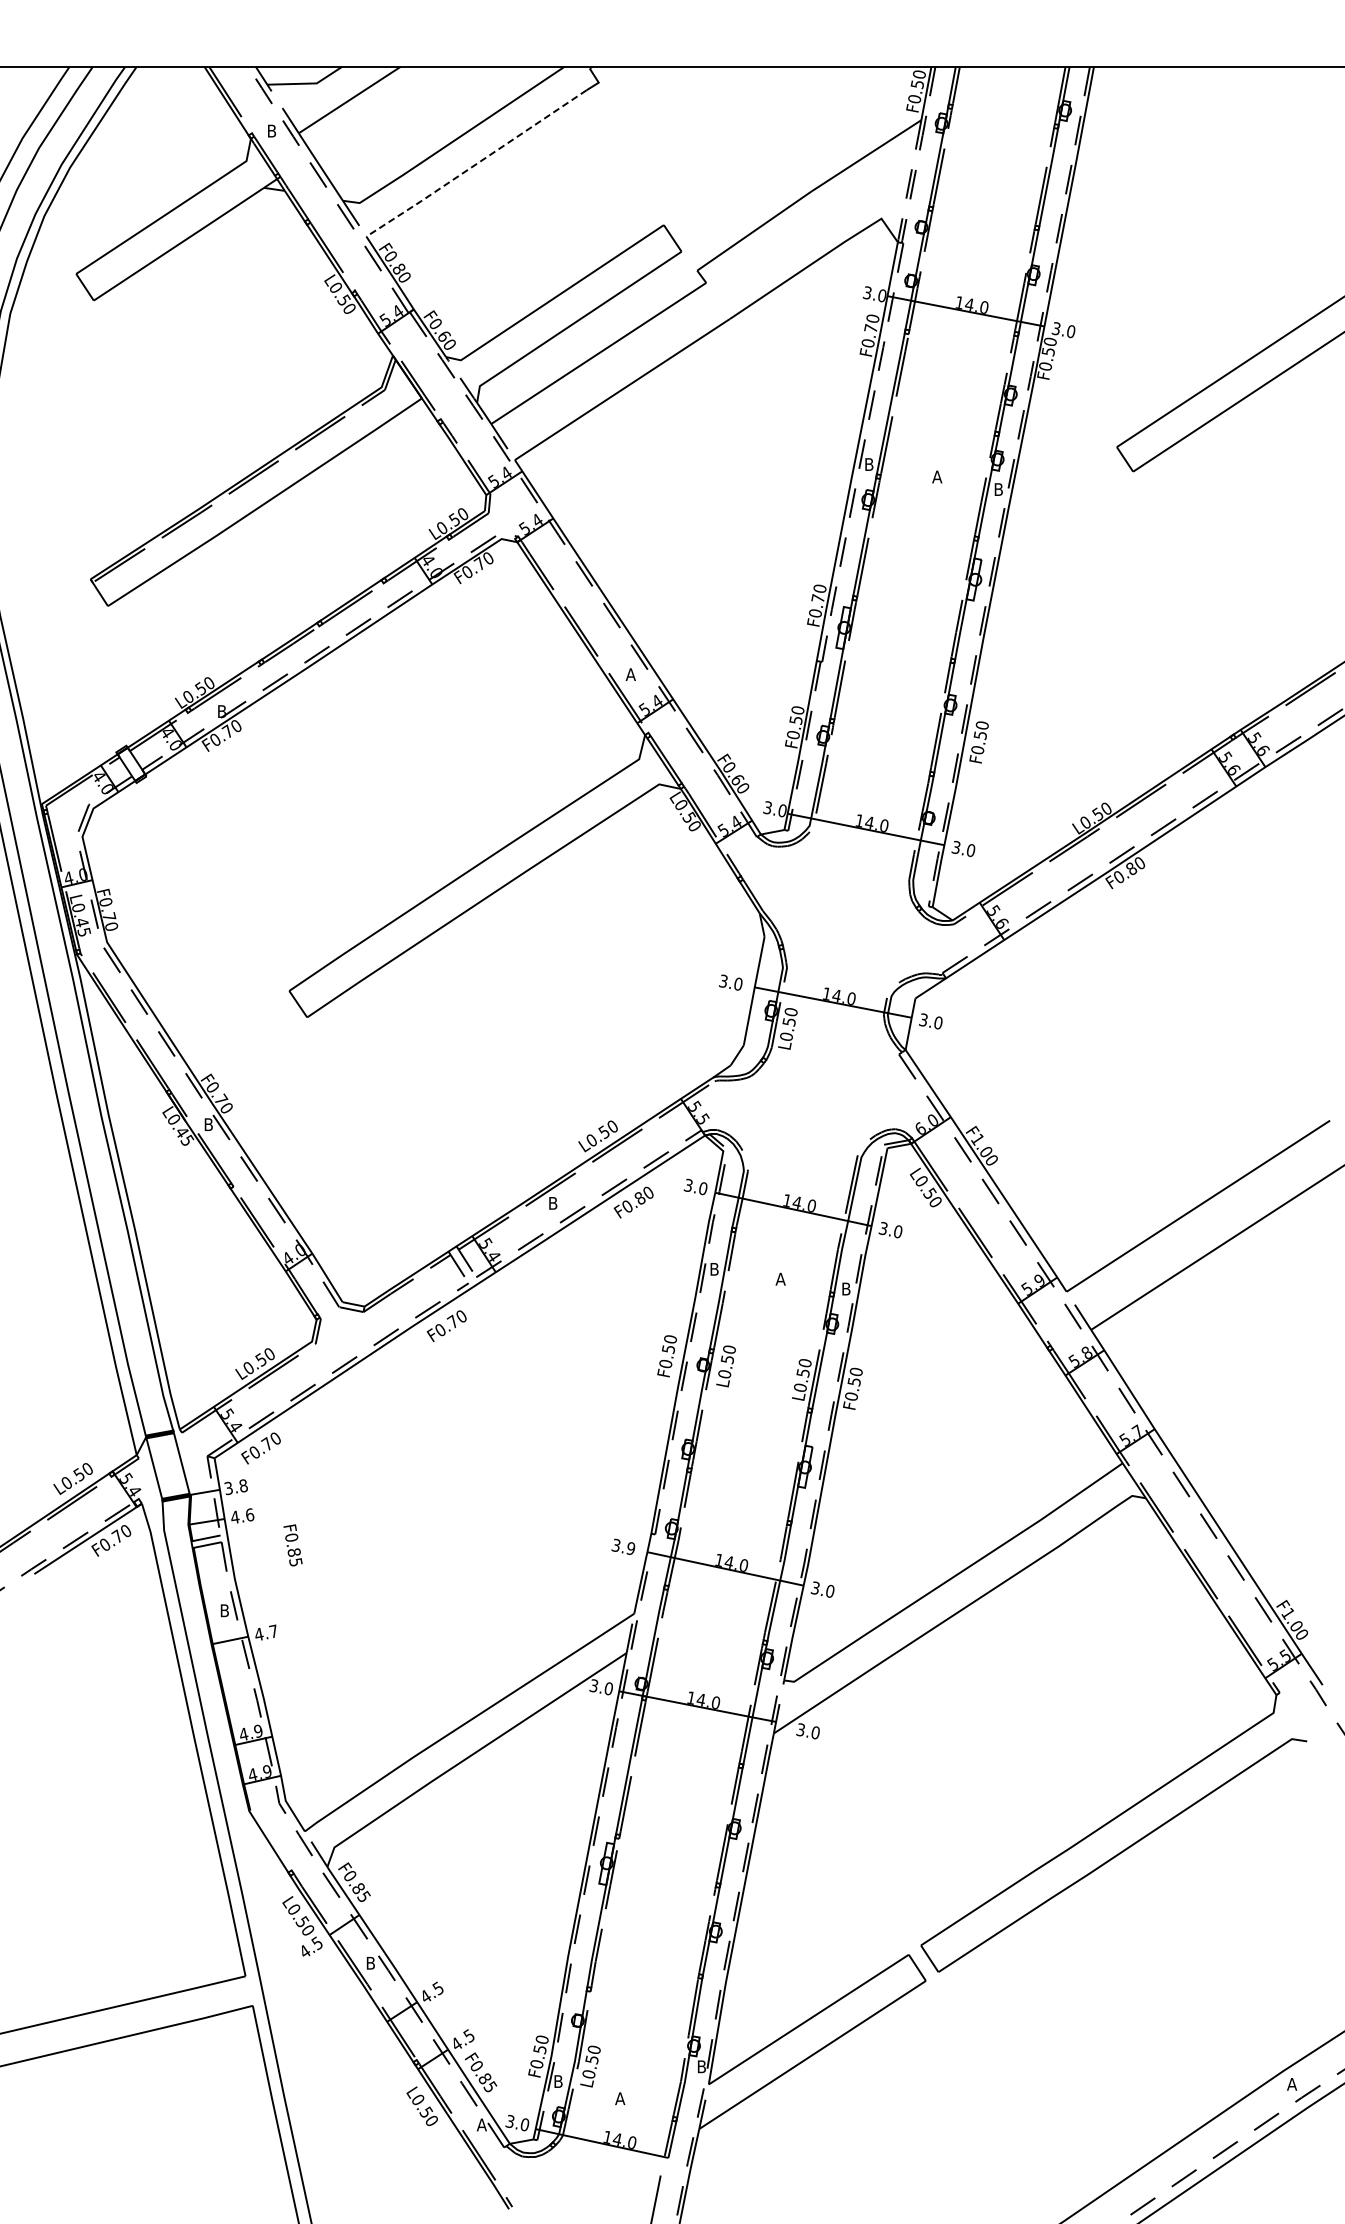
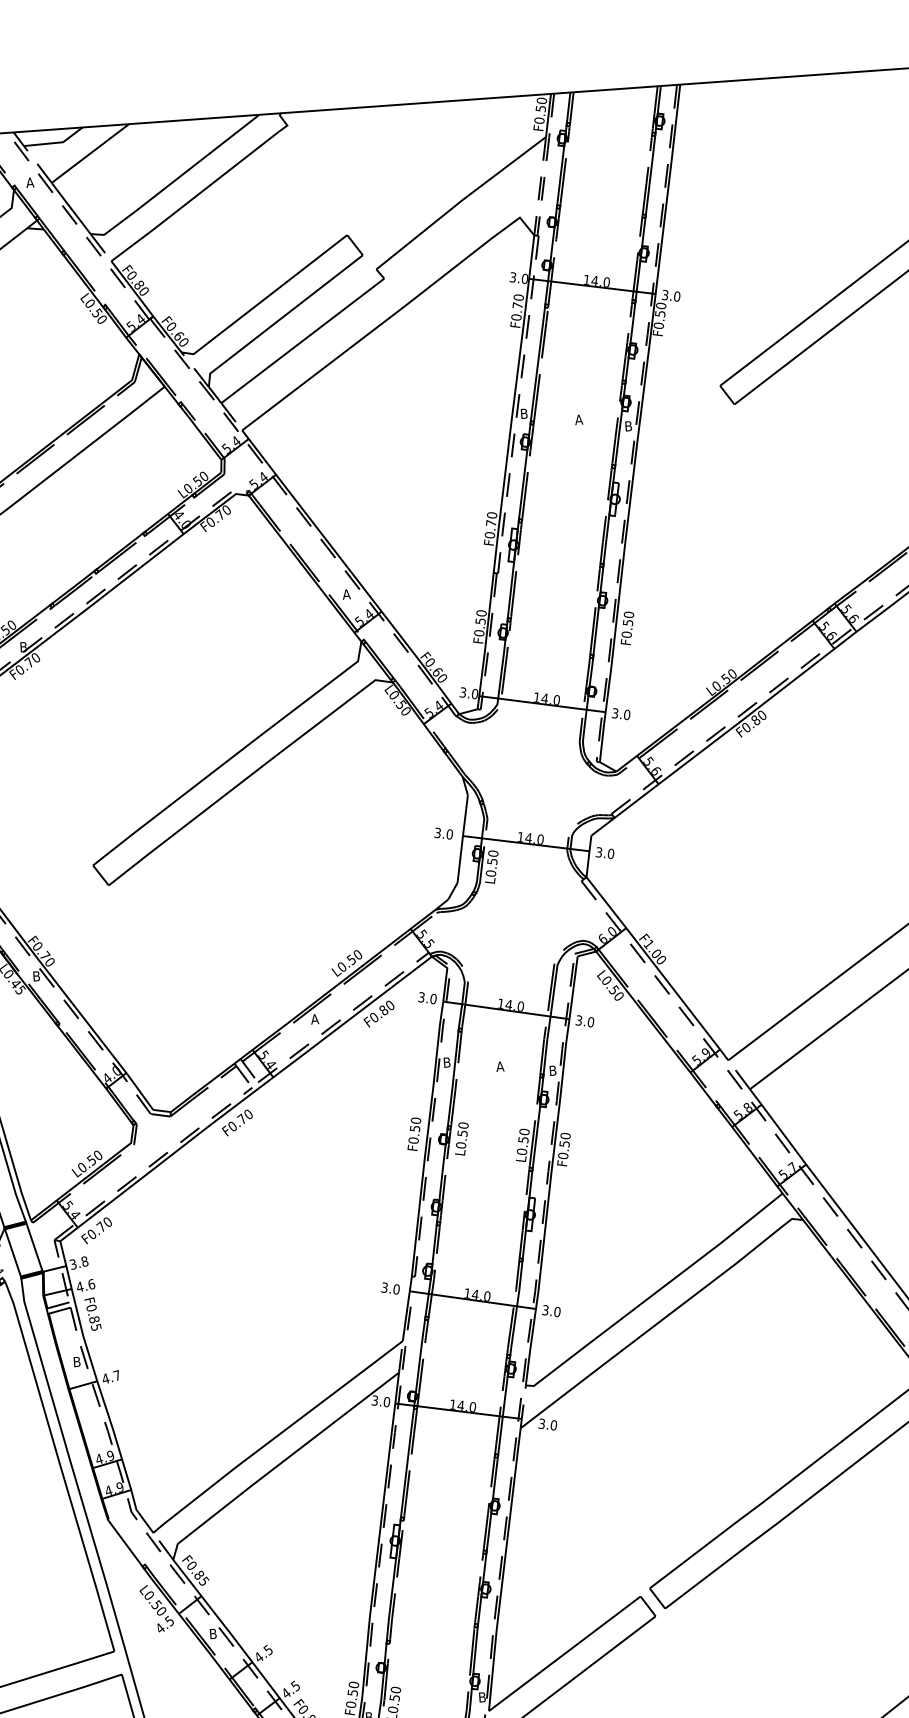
text: (271, 130) -> (29, 182), B -> A
line: (476, 164) -> (194, 197), dashed -> solid
text: (553, 1203) -> (315, 1019), B -> A
text: (292, 1545) -> (92, 1314), moved
text: (630, 1548) -> (396, 1289), 3.9 -> 3.0

